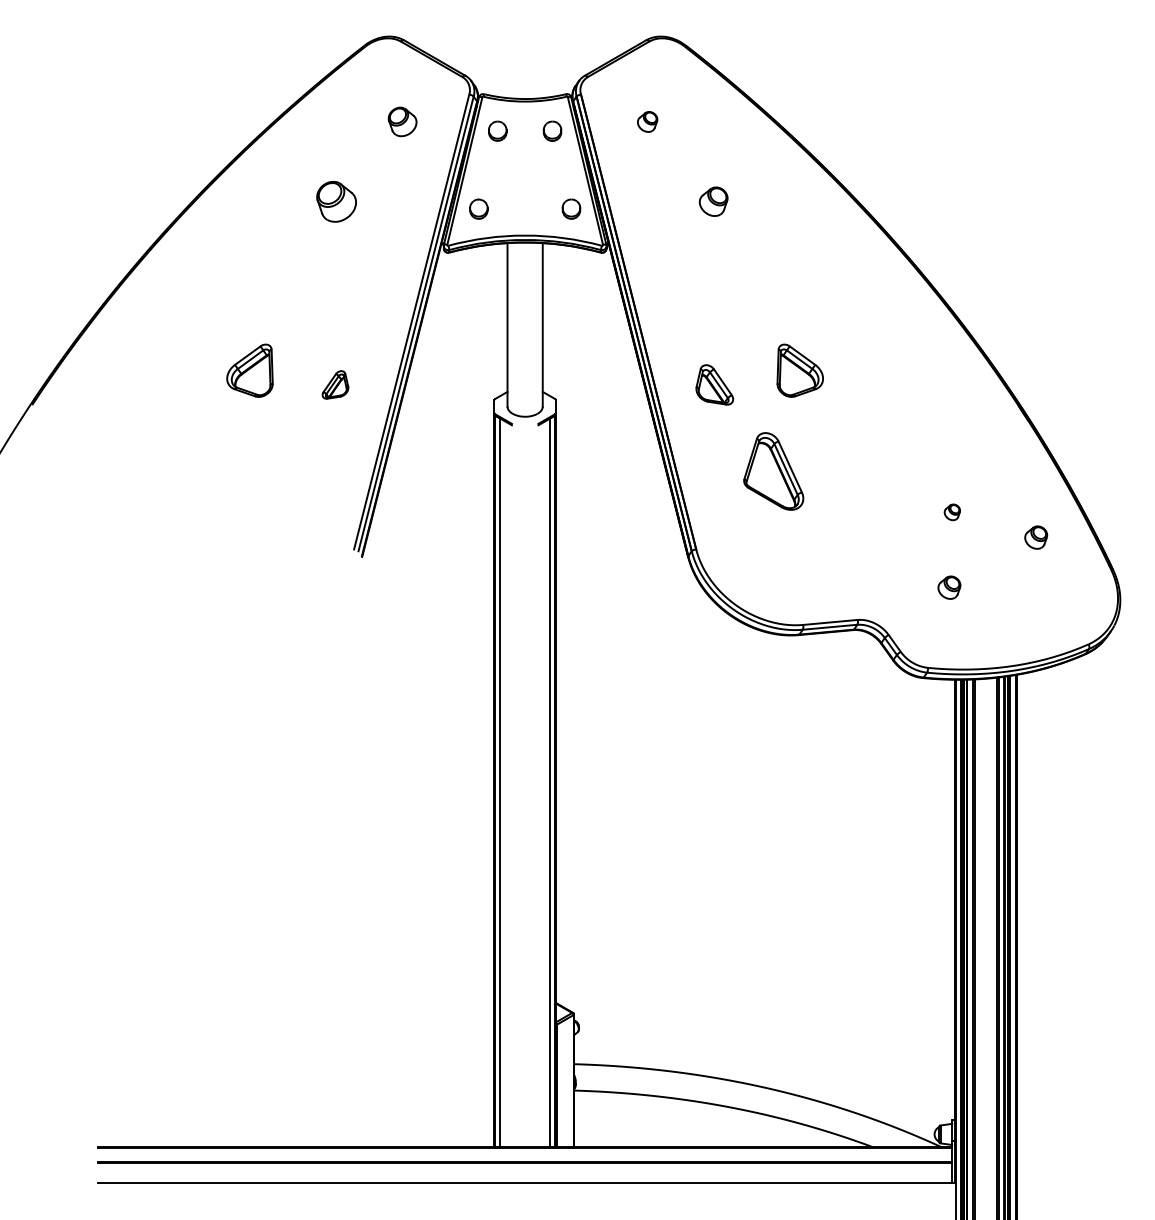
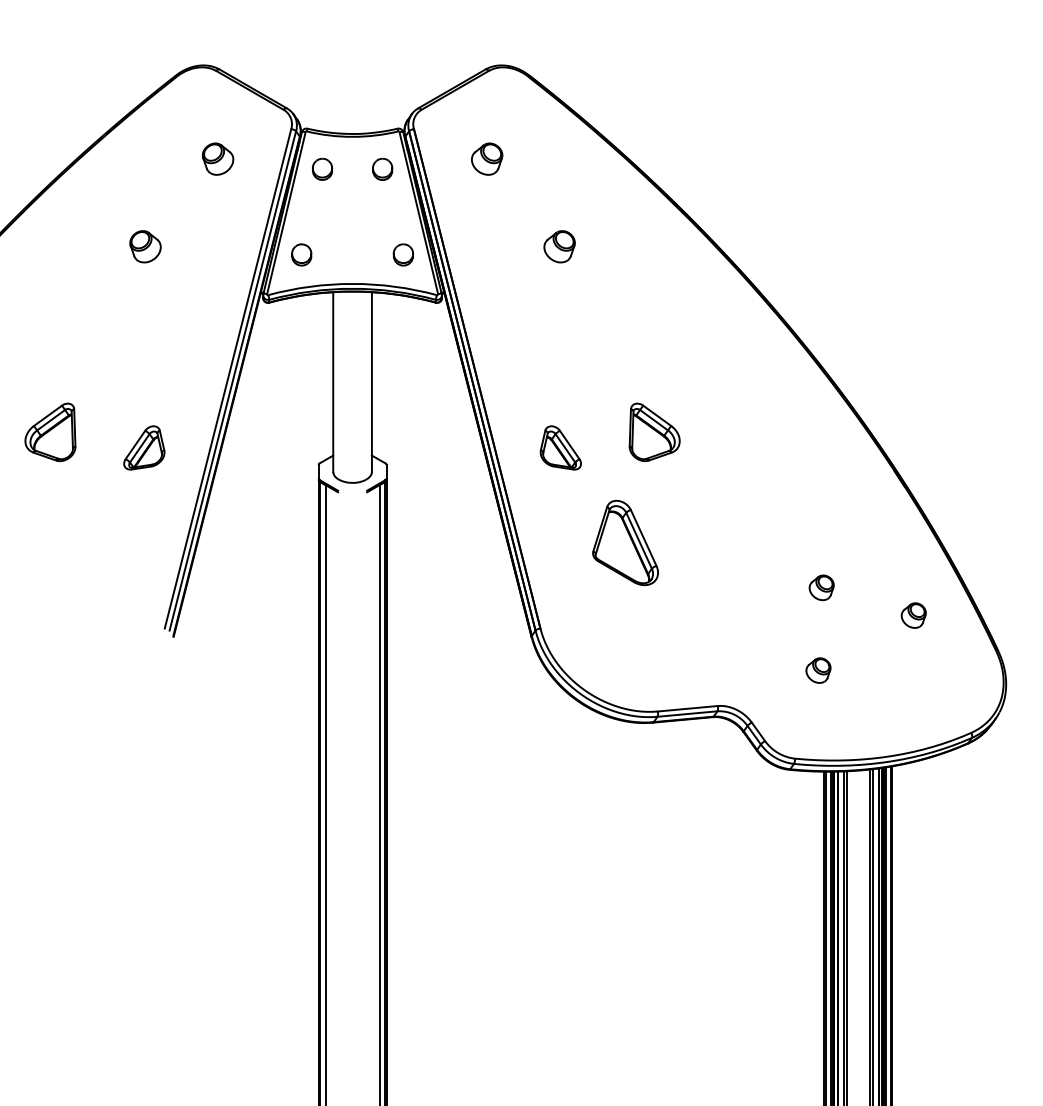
part: (647, 121) -> (486, 158), size x1.43
part: (336, 201) -> (145, 246), size x0.71
part: (335, 384) -> (144, 447), size x1.43
part: (952, 512) -> (821, 588), size x1.43

